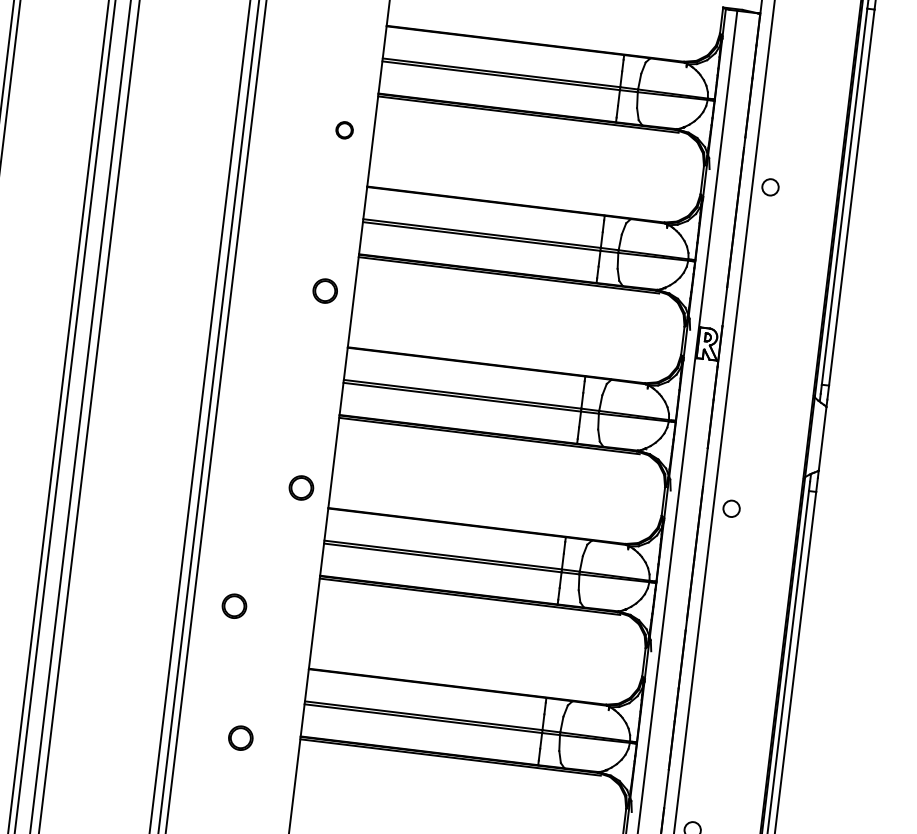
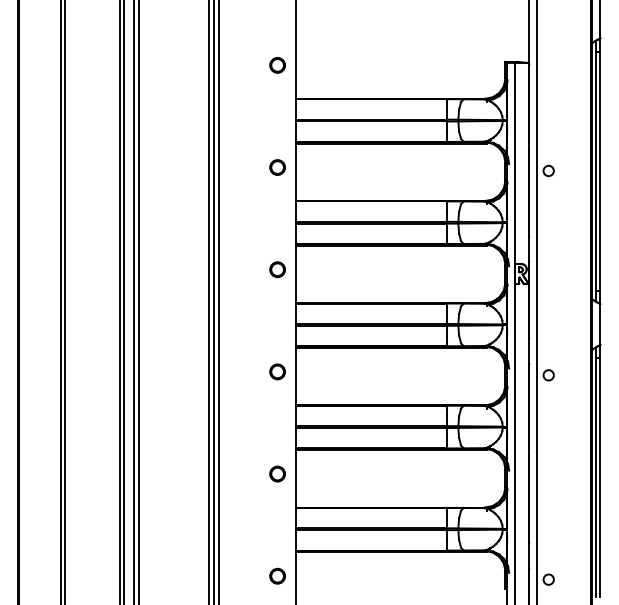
circle: (344, 130) -> (277, 167), size x1.43
part: (301, 487) -> (277, 371), moved
part: (234, 605) -> (277, 473), moved
part: (240, 737) -> (277, 575), moved

